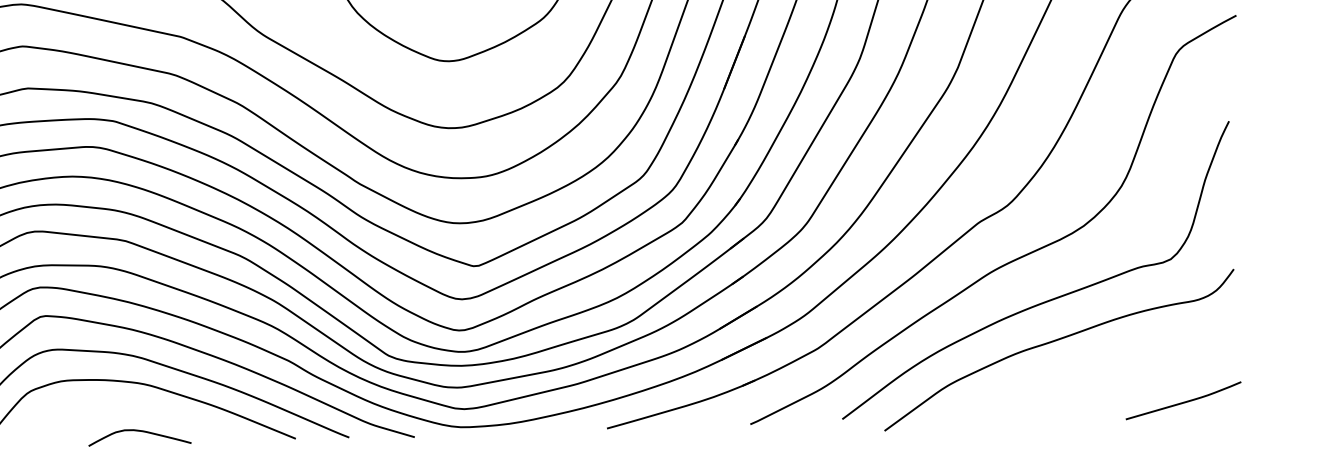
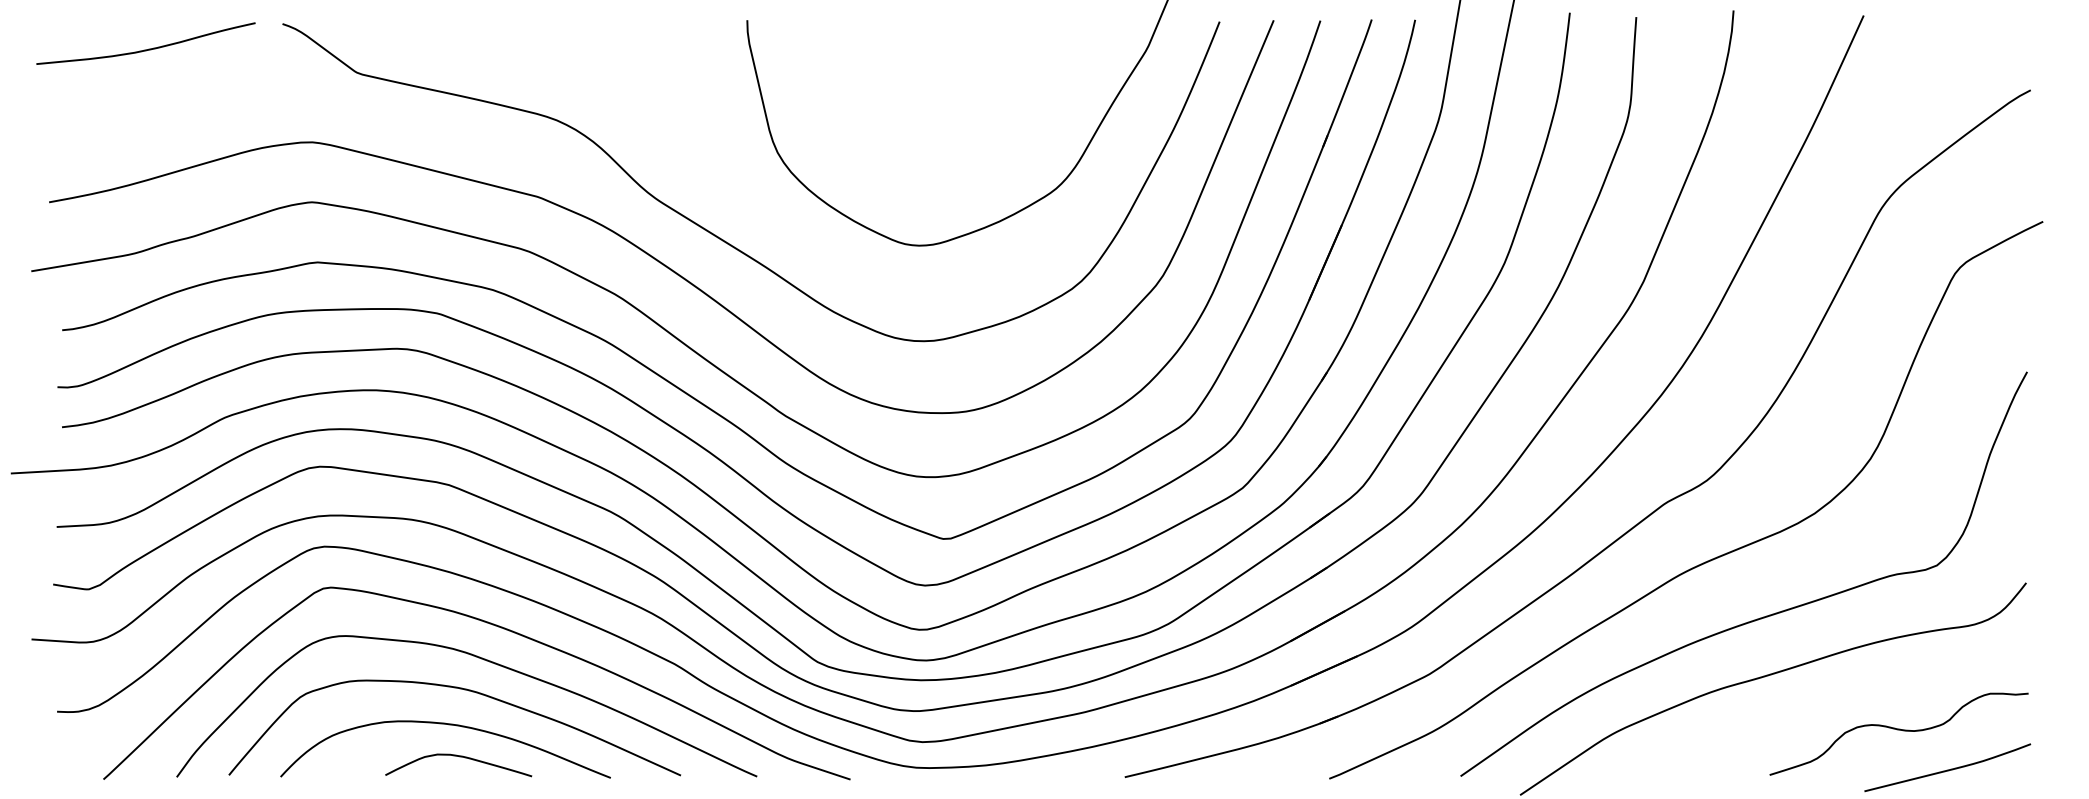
curve: (1148, 375) -> (1898, 730), added
curve: (131, 409) -> (448, 725), added

